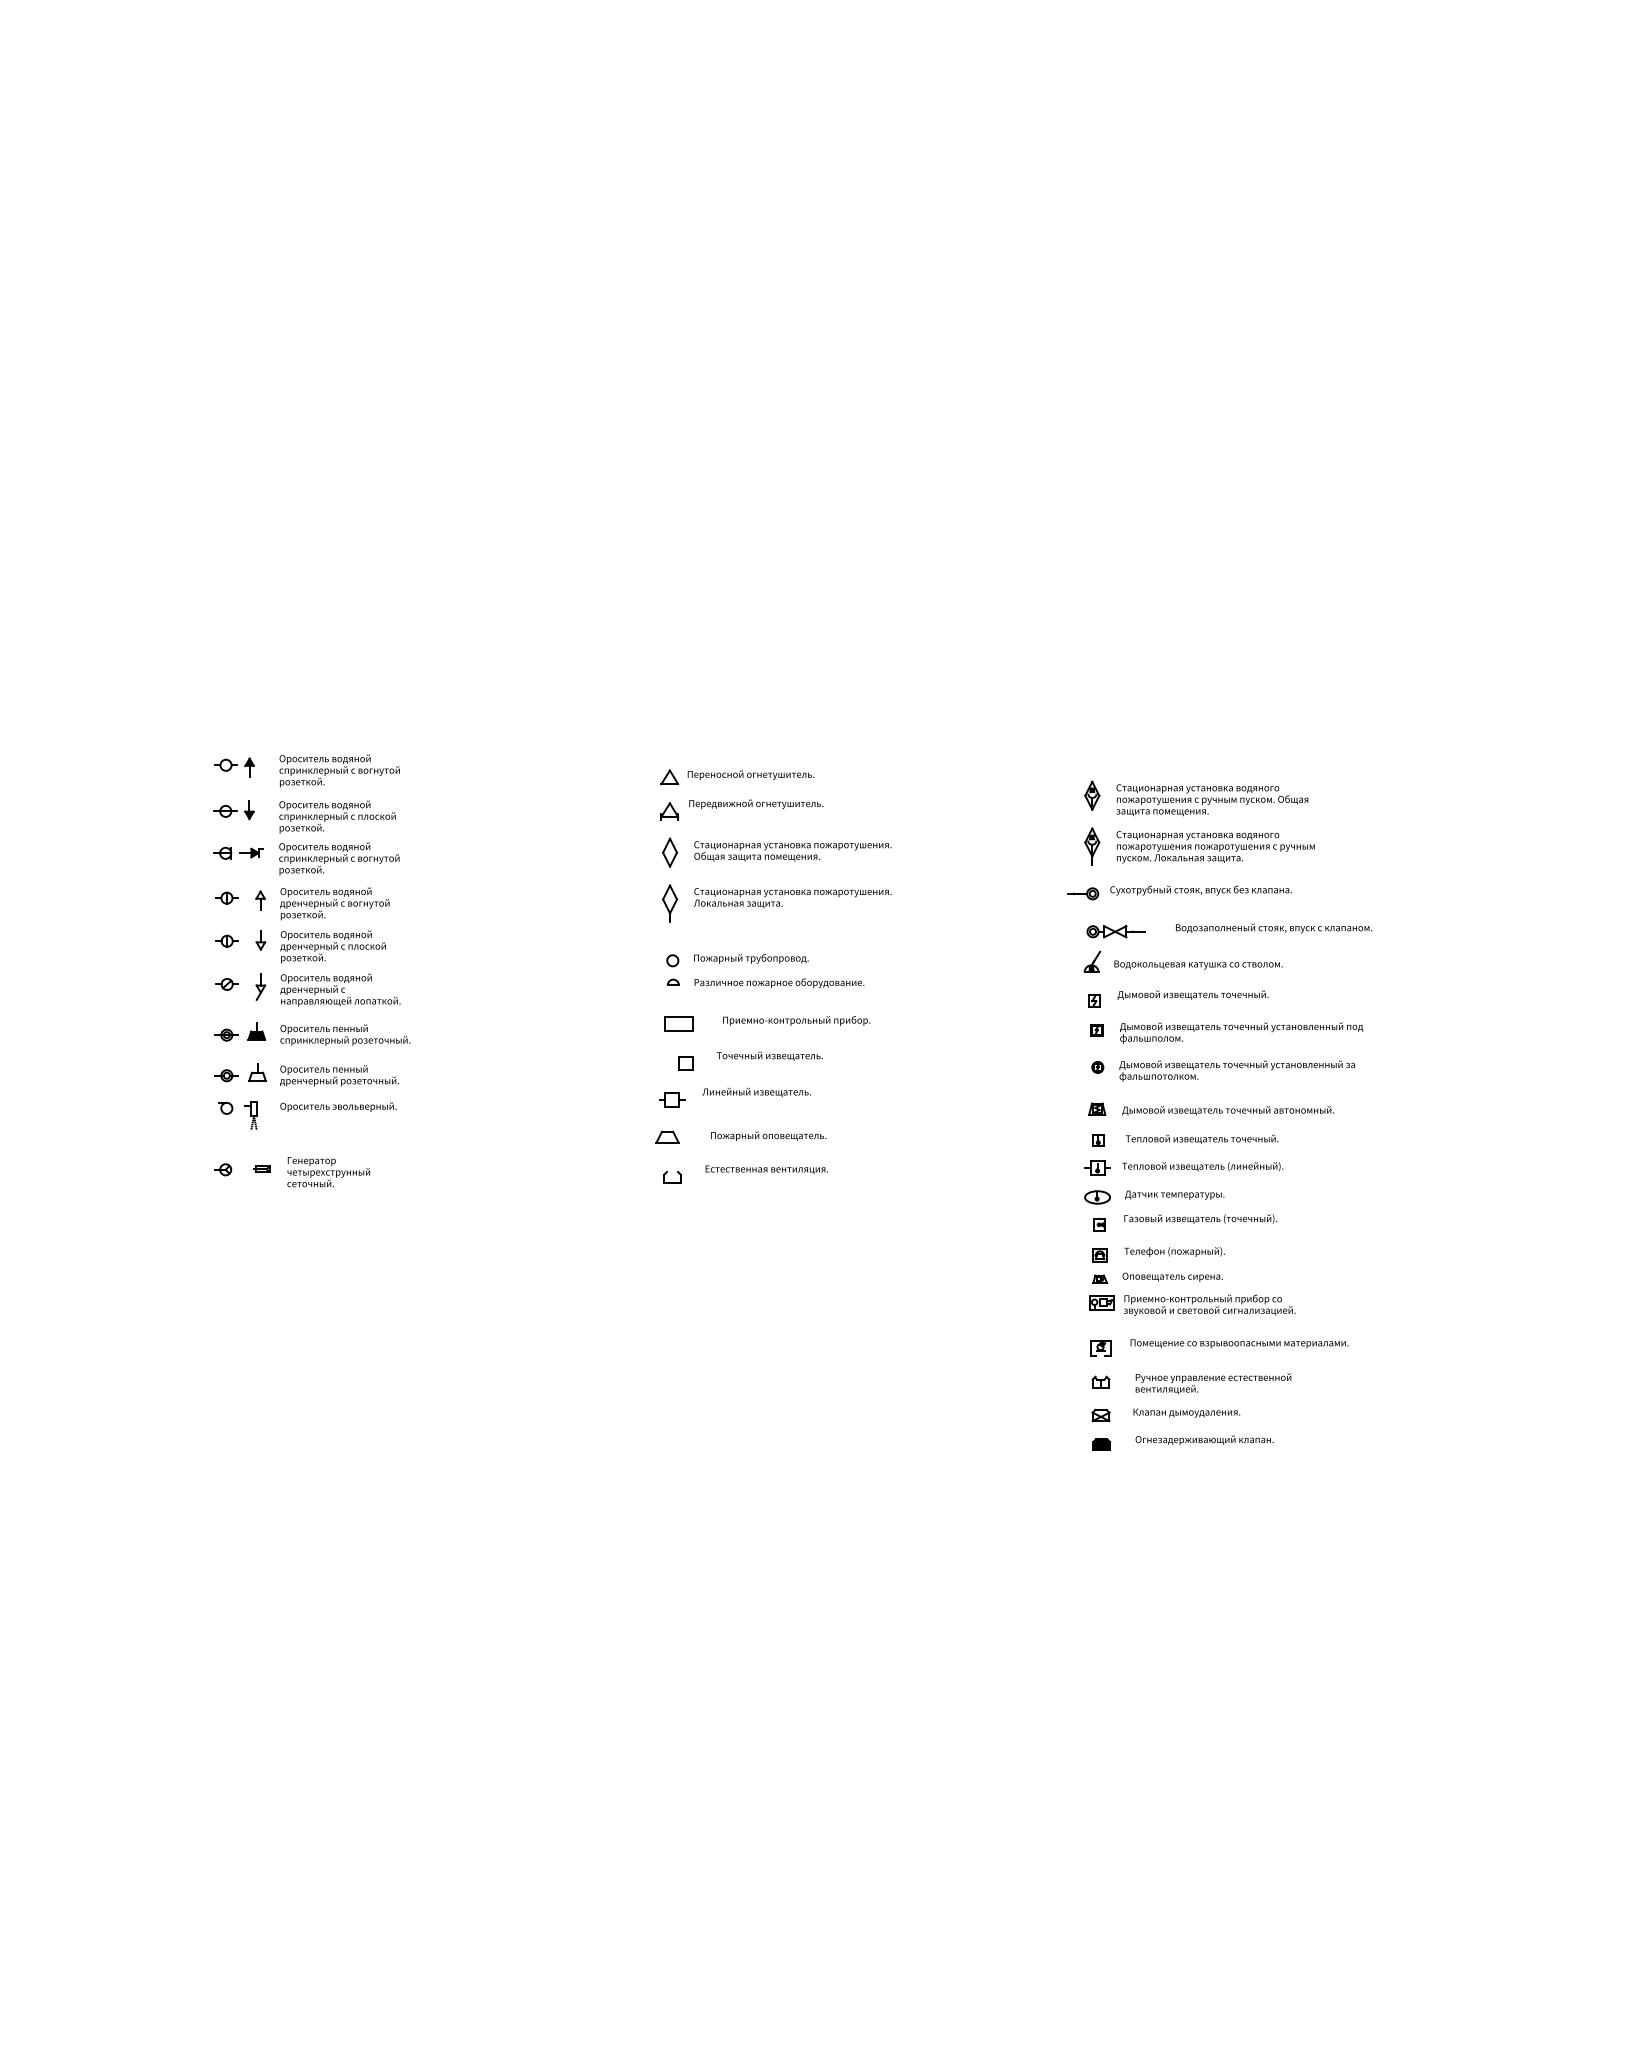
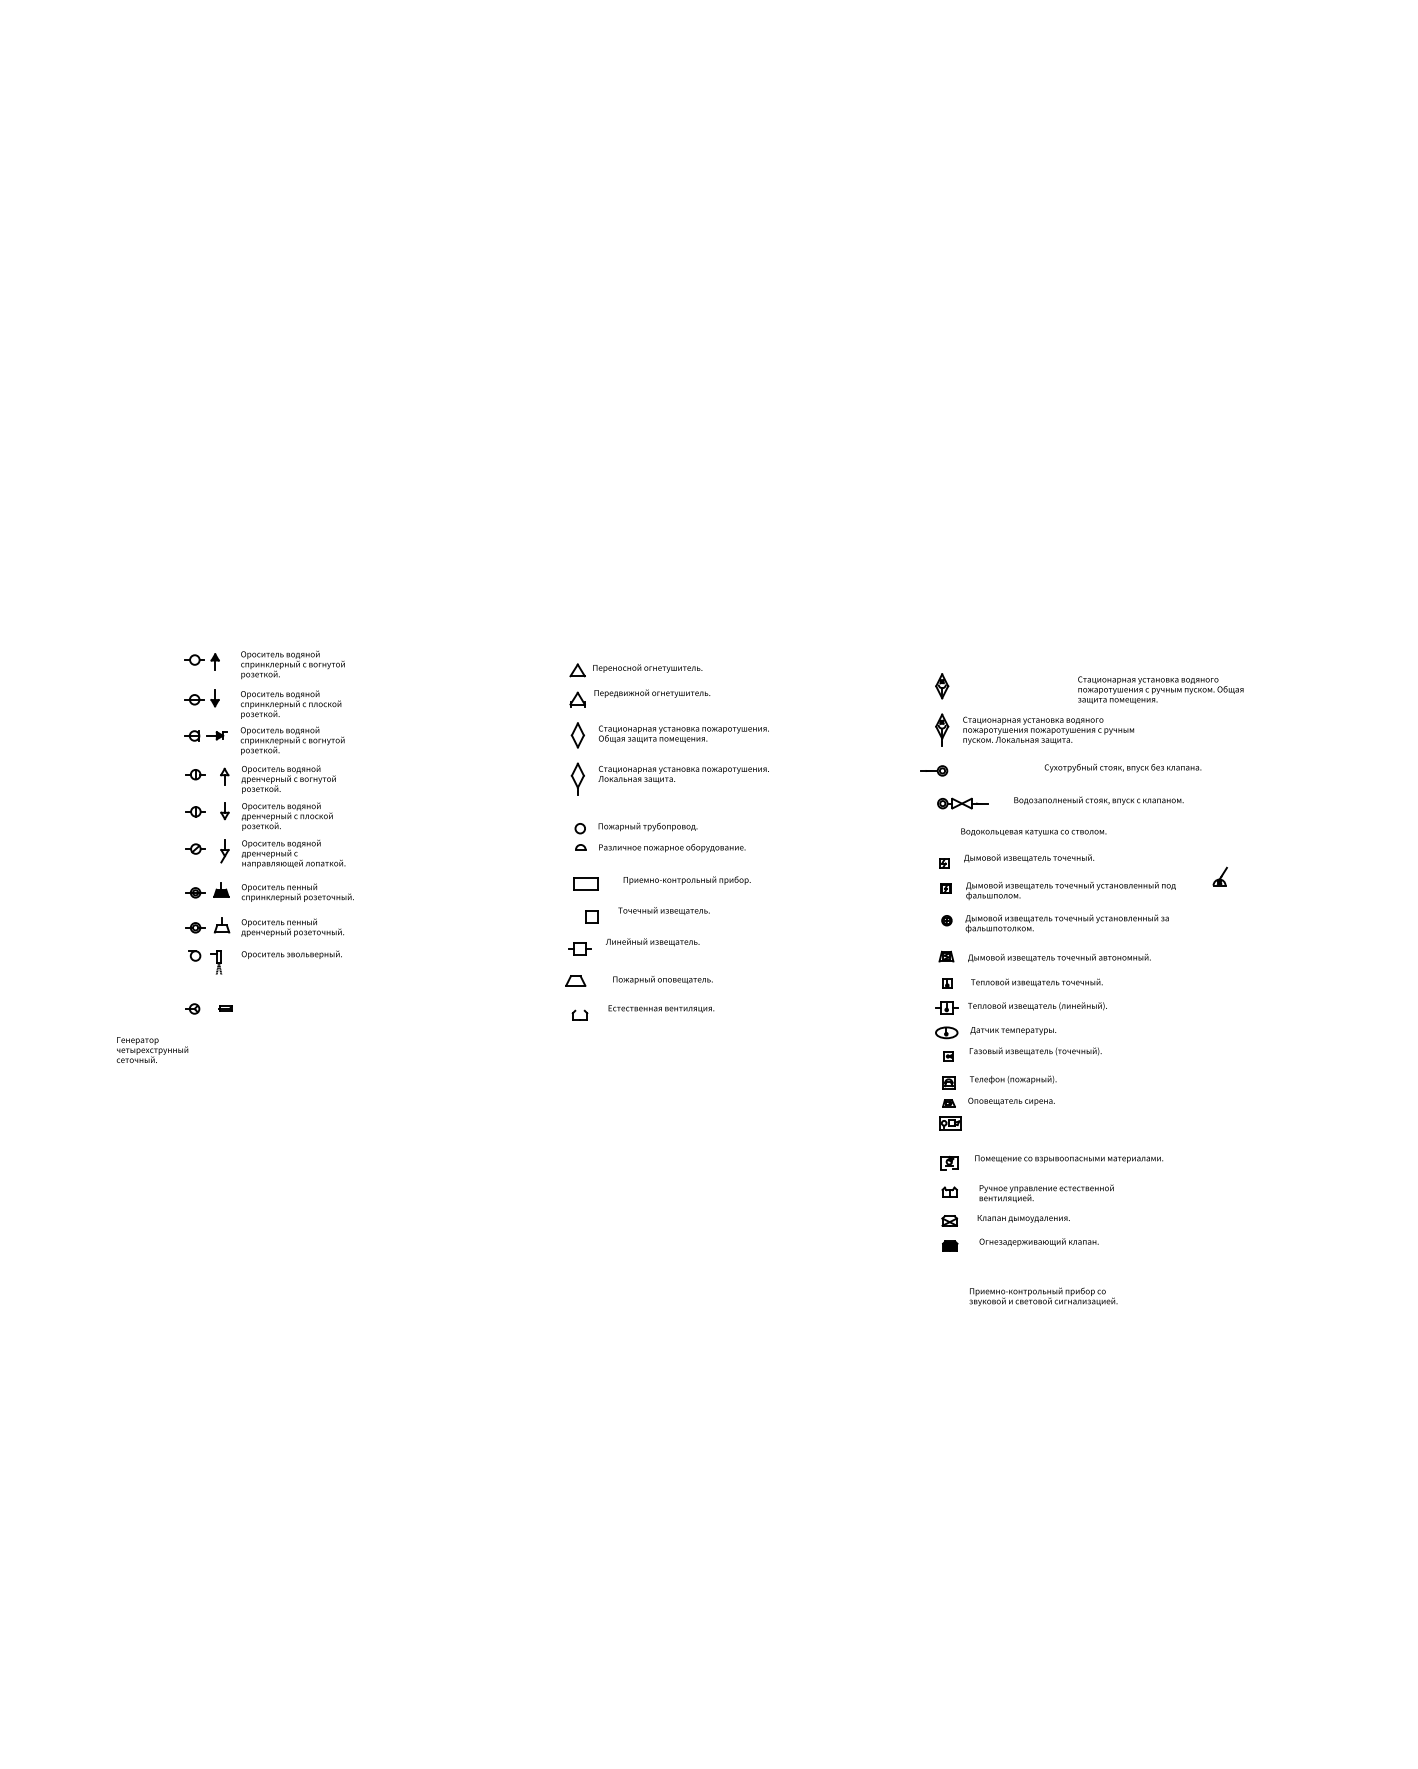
text: (1212, 799) -> (1160, 689), moved
text: (1200, 891) -> (1122, 768), moved
part: (1091, 961) -> (1219, 876), moved
text: (328, 1171) -> (152, 1049), moved
text: (1209, 1304) -> (1043, 1296), moved

